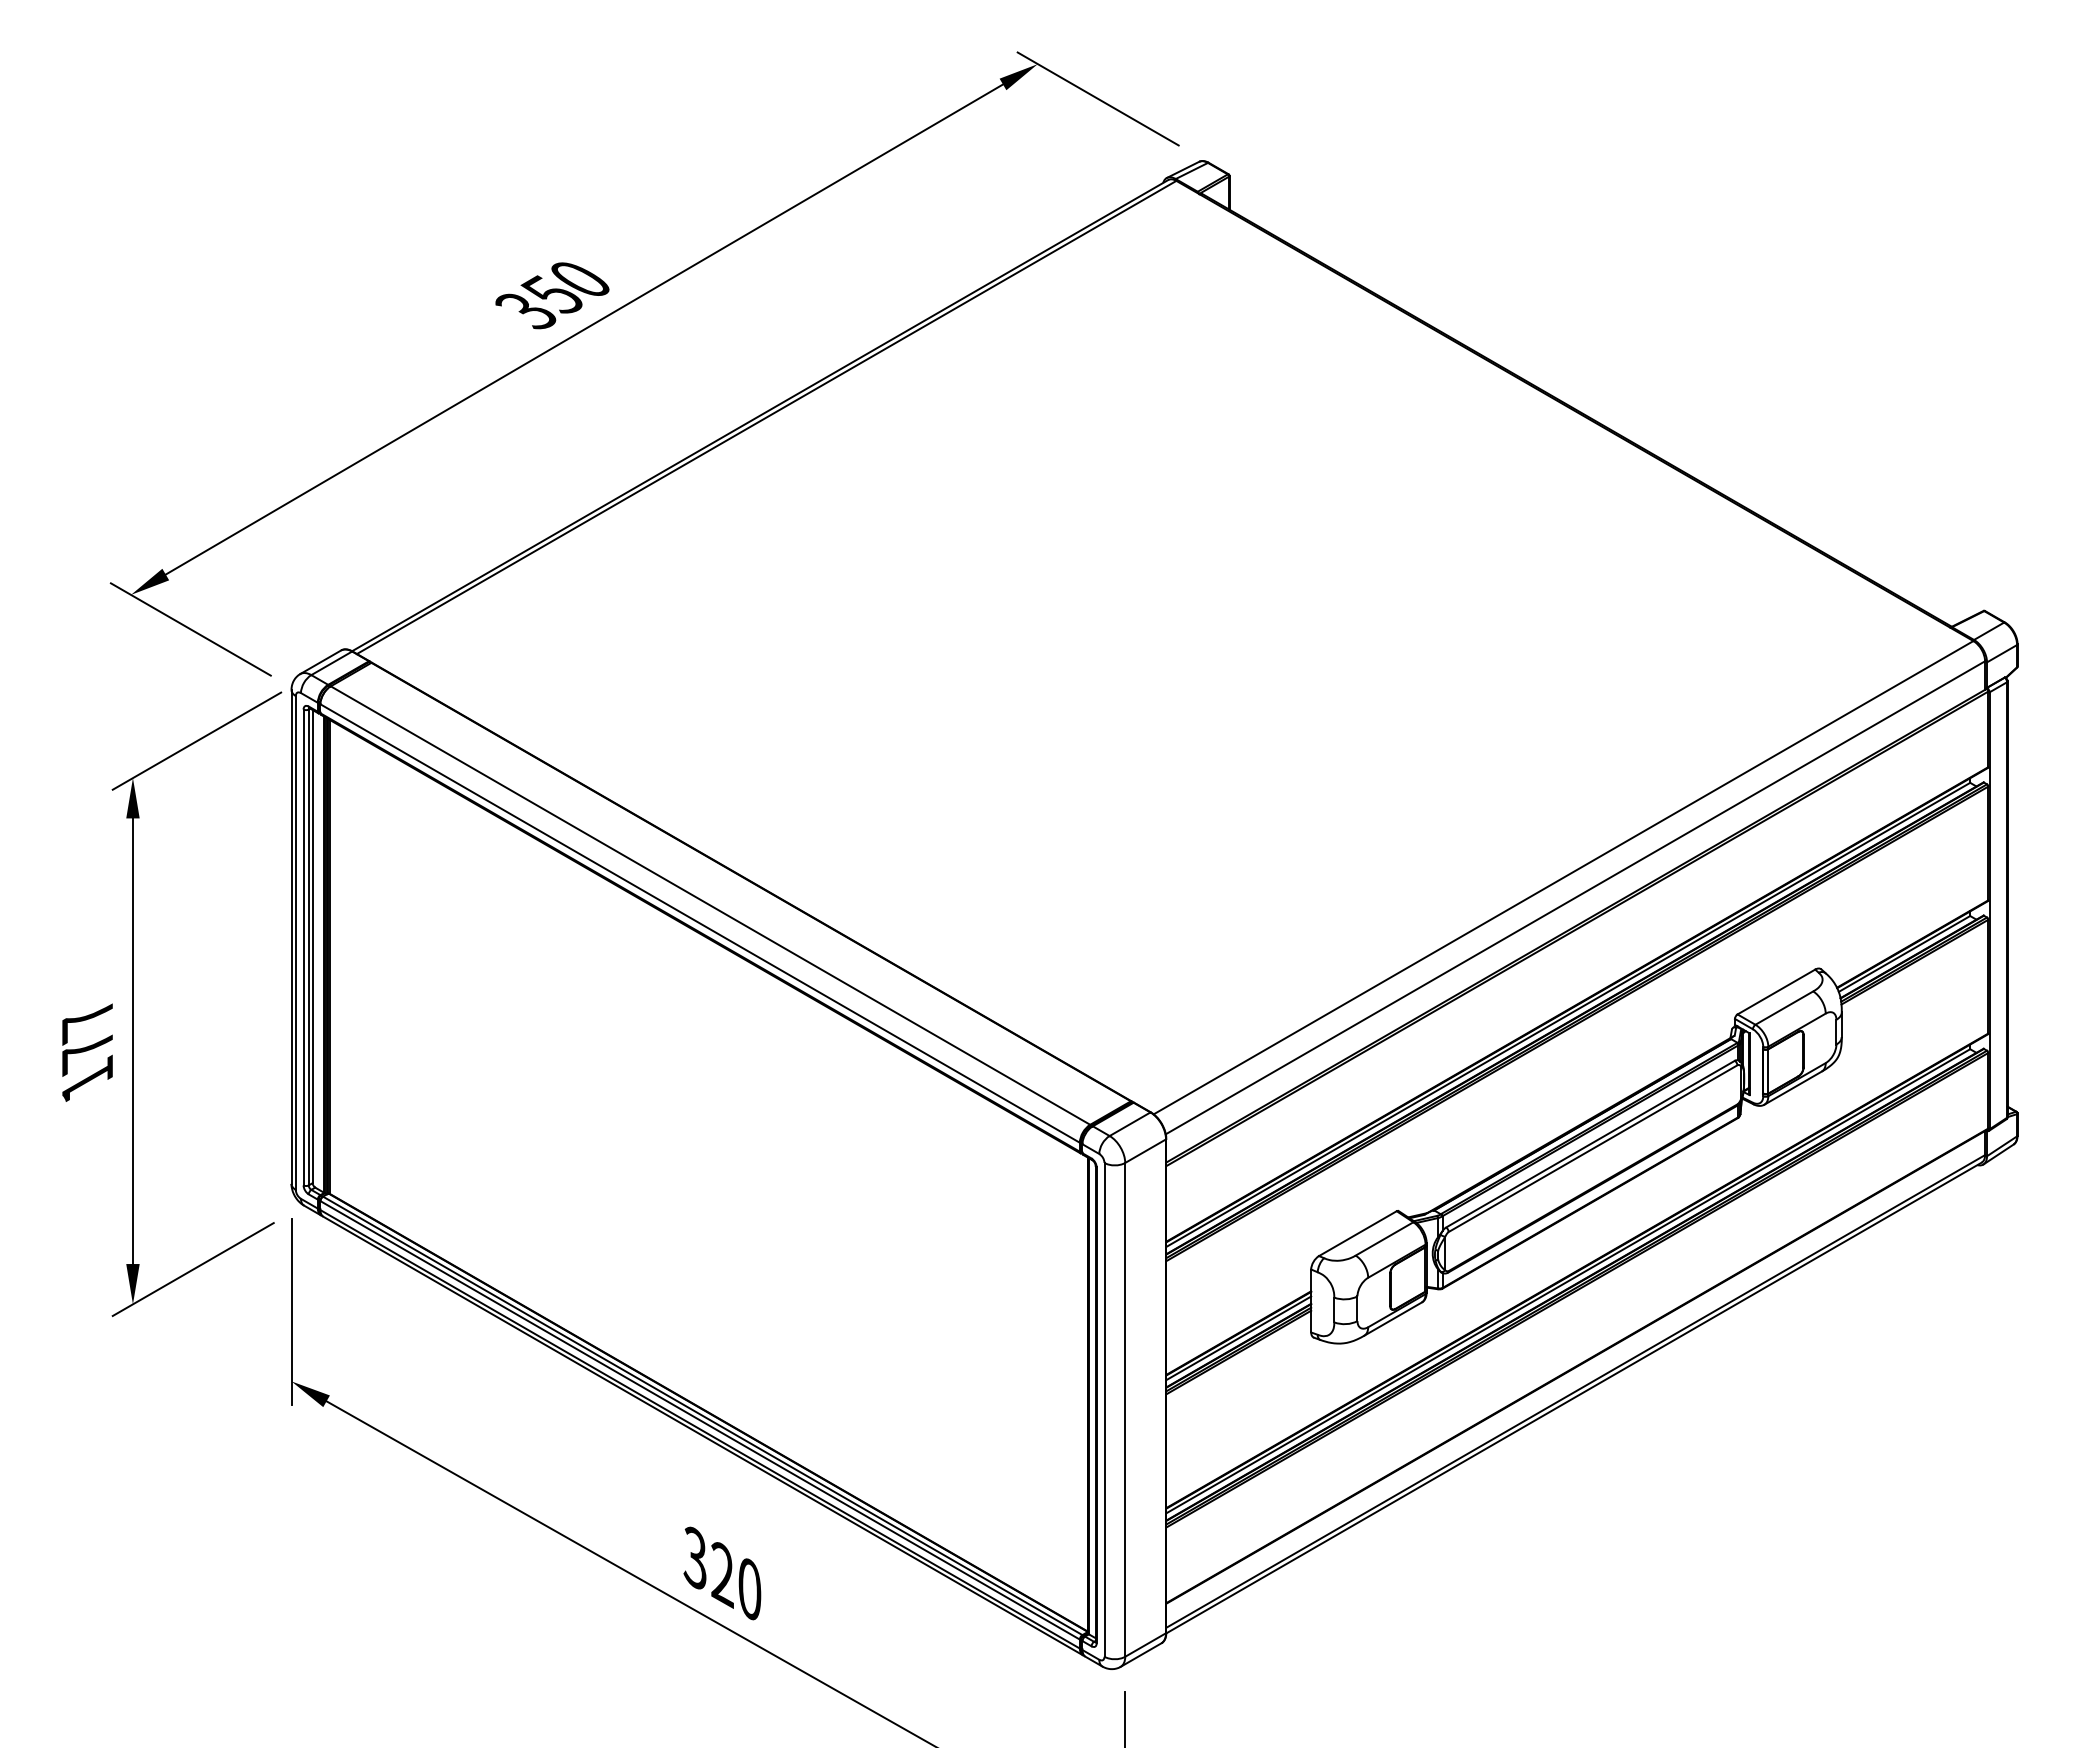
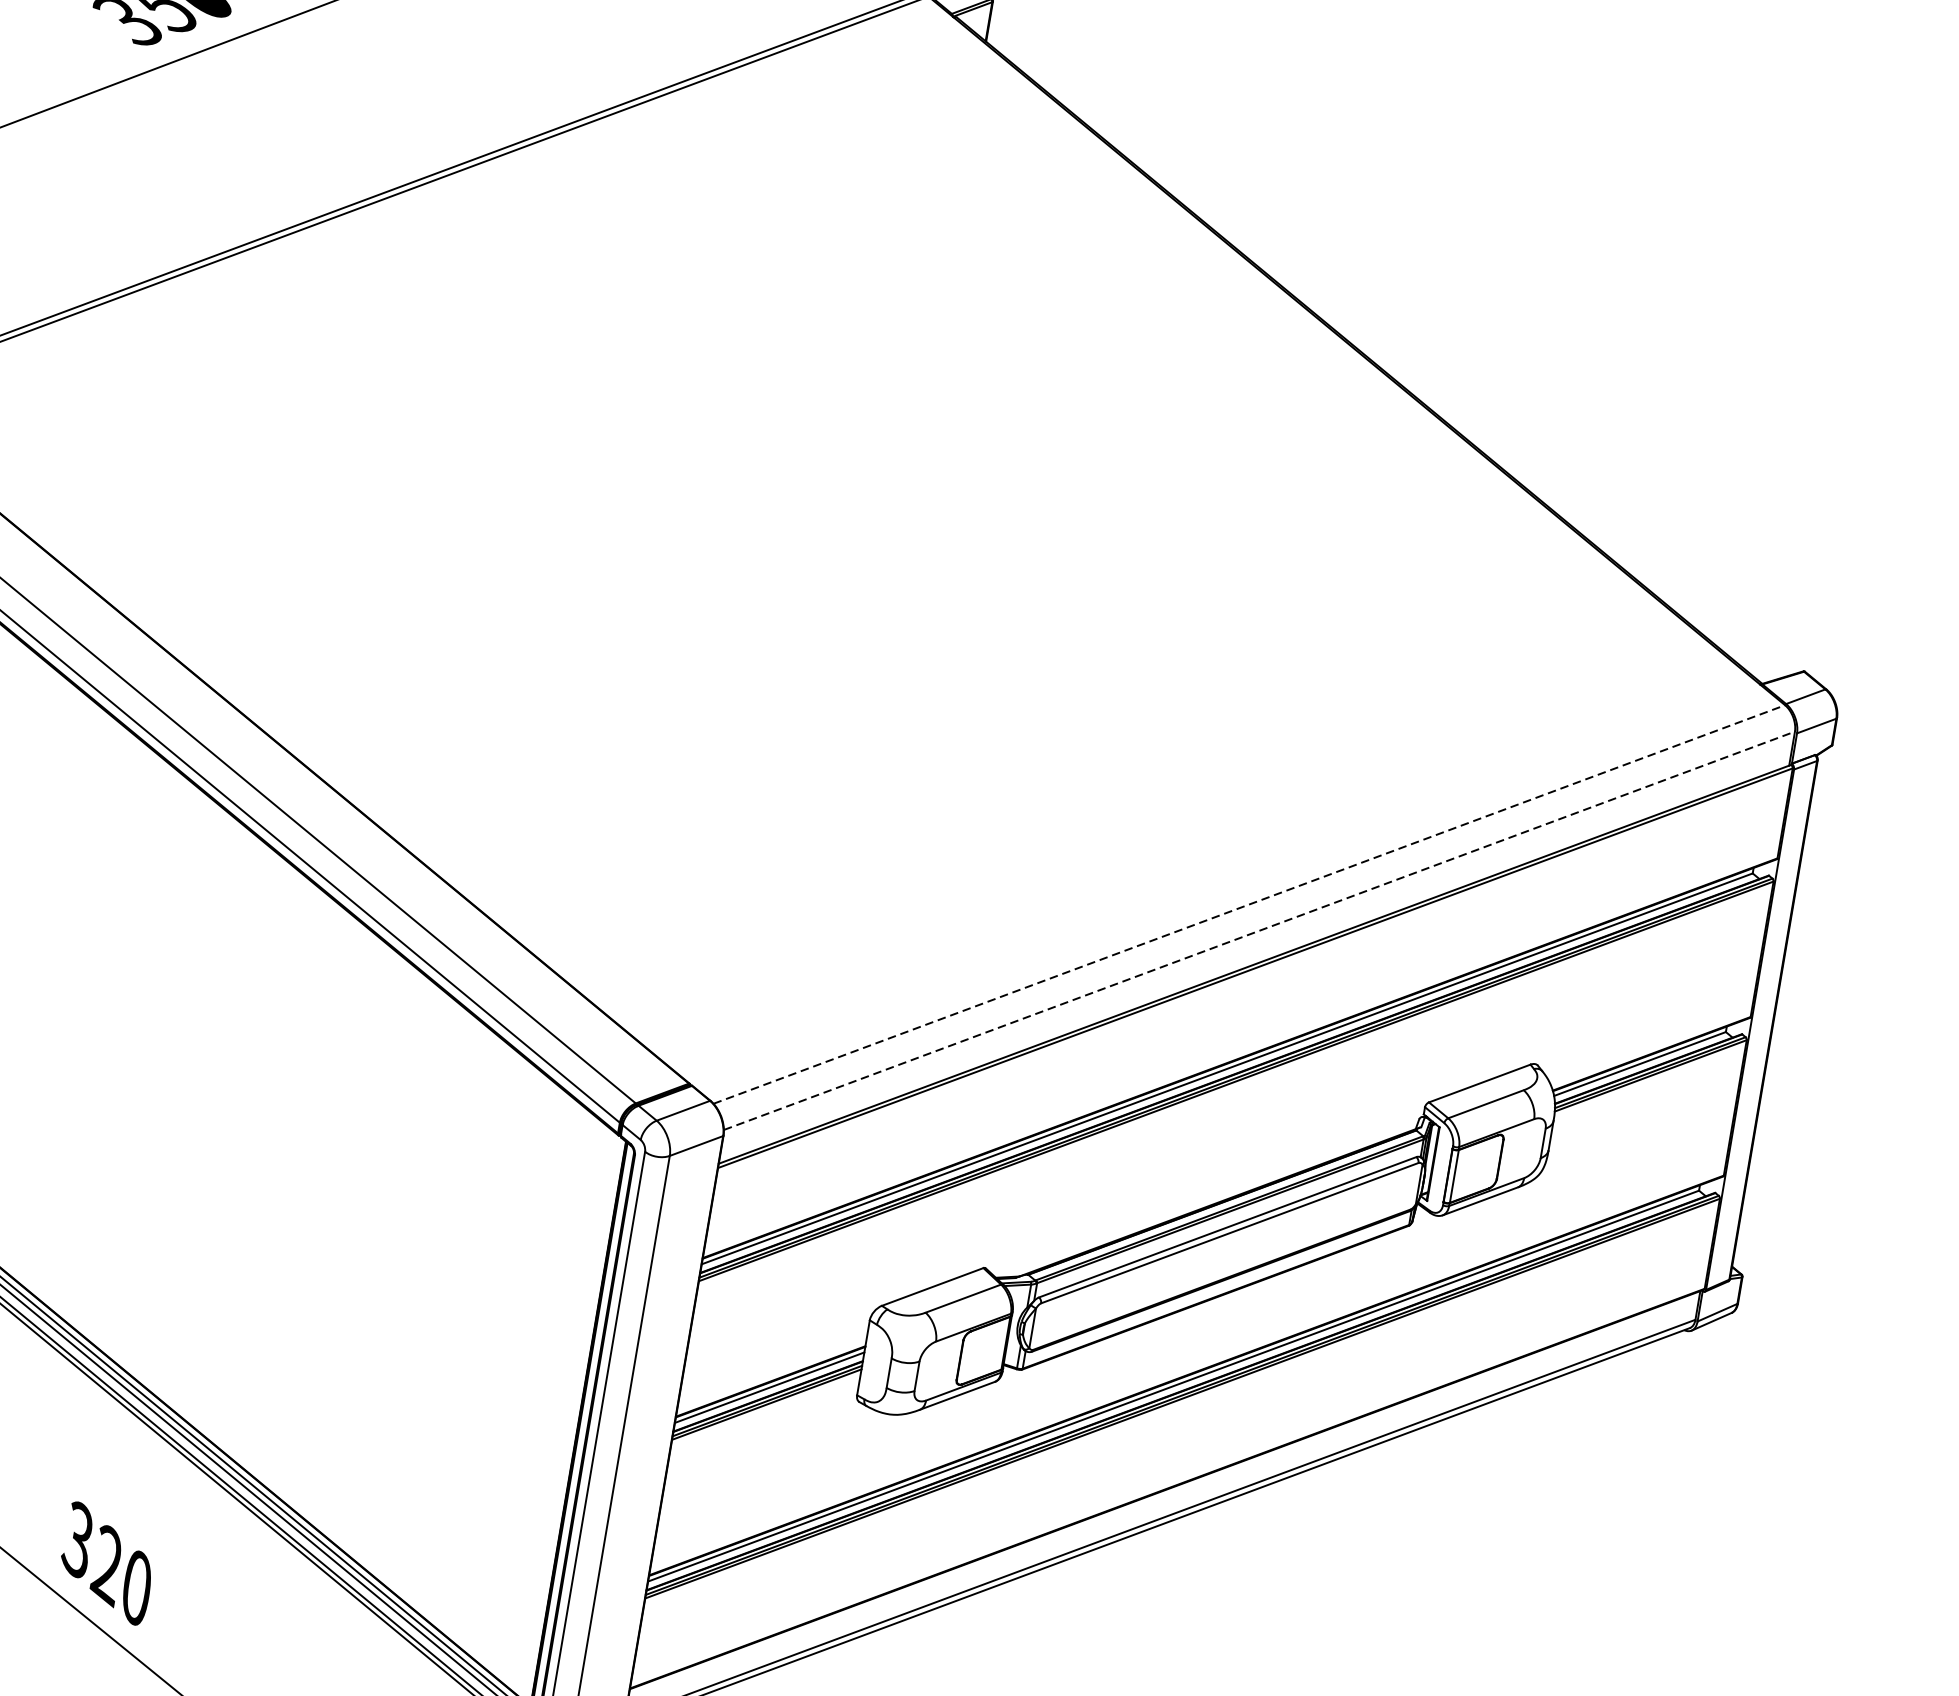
line: (1564, 877) -> (1250, 904), solid -> dashed
line: (1575, 897) -> (1259, 930), solid -> dashed

